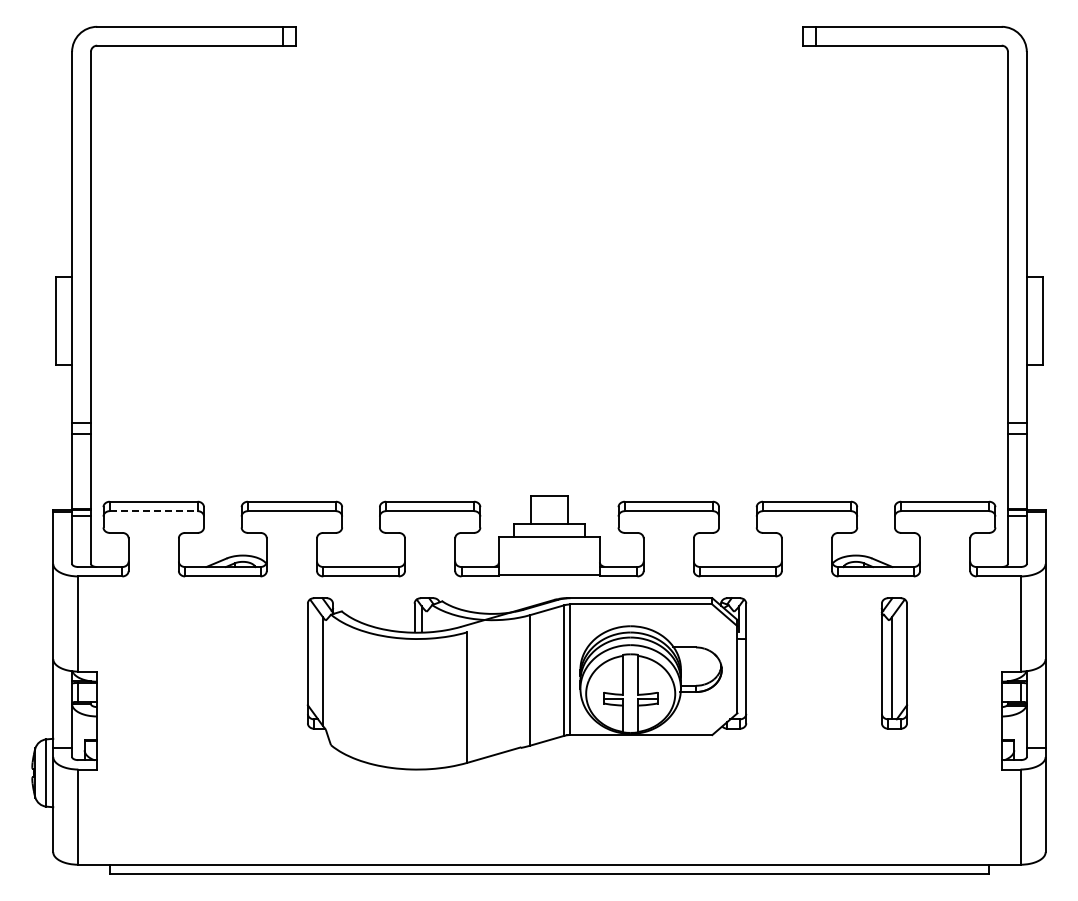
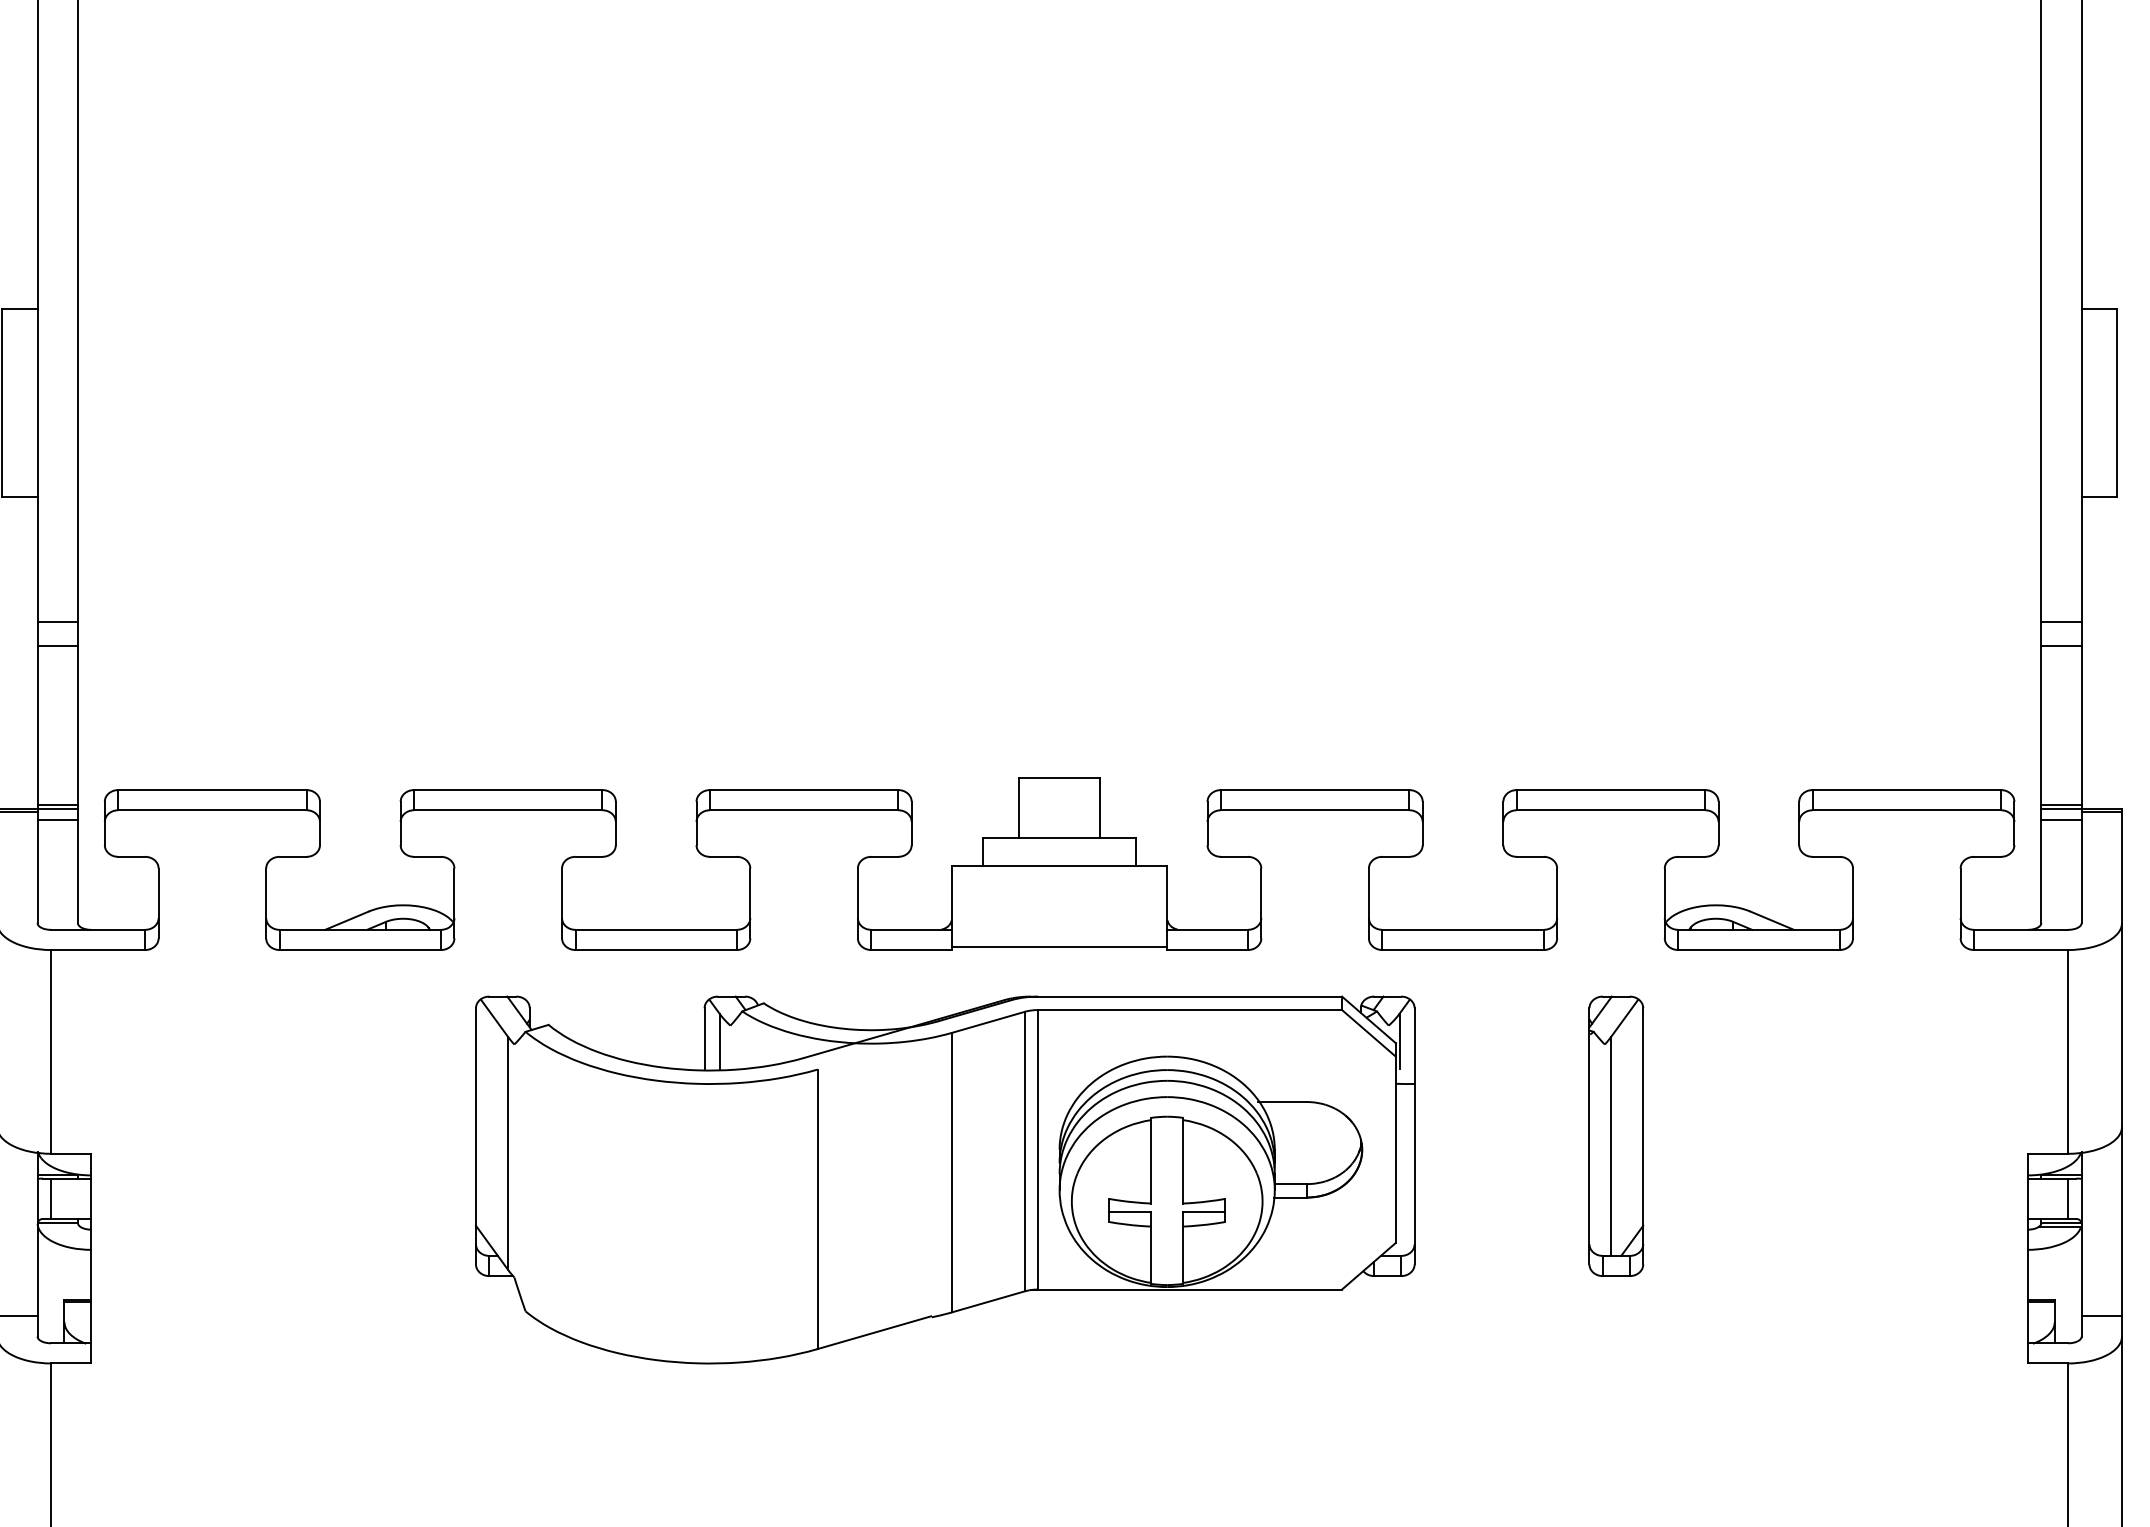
line: (153, 511) -> (211, 810), dashed -> solid
part: (894, 663) -> (1616, 1136), moved
part: (526, 683) -> (944, 1179), moved

